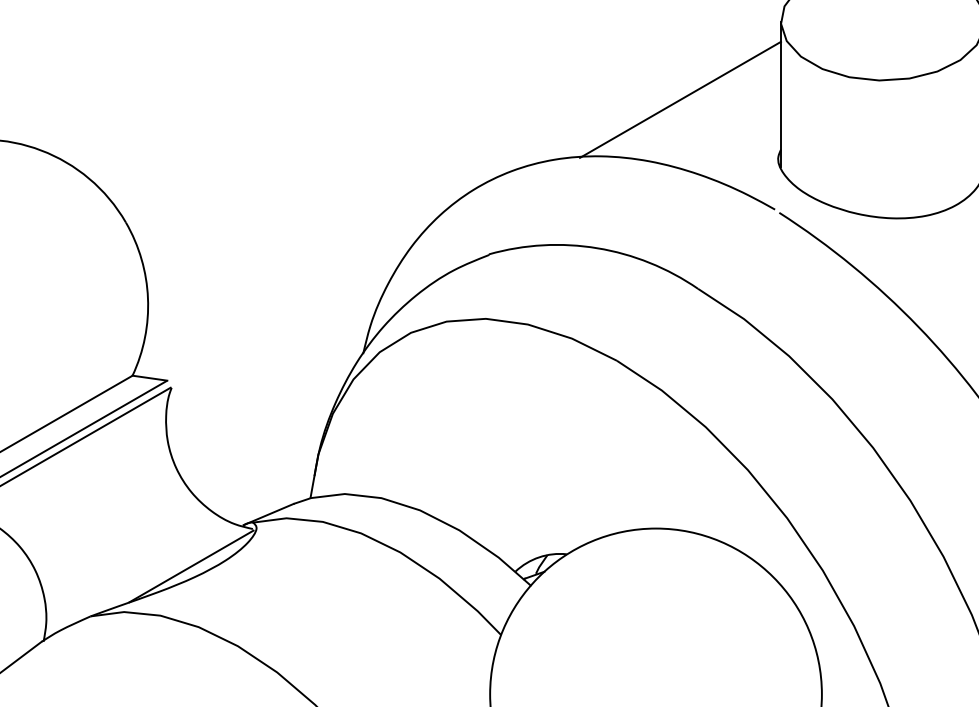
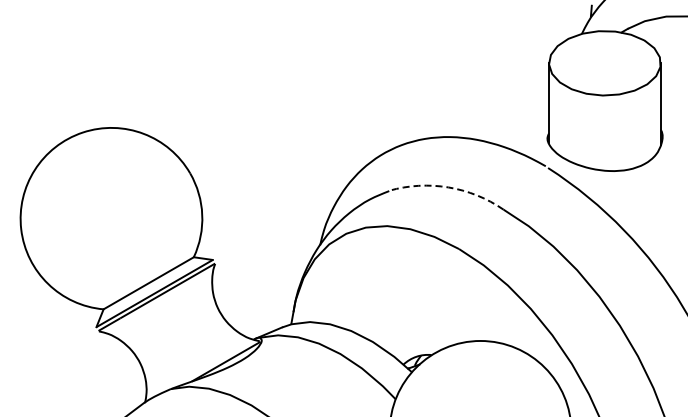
line: (679, 98) -> (493, 105), removed
arc: (597, 248) -> (448, 187), solid -> dashed

